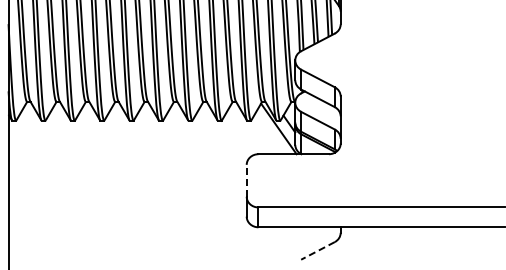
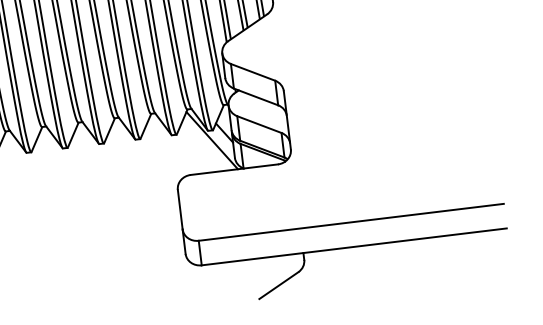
line: (246, 180) -> (179, 209), dashed -> solid
line: (317, 250) -> (278, 285), dashed -> solid

